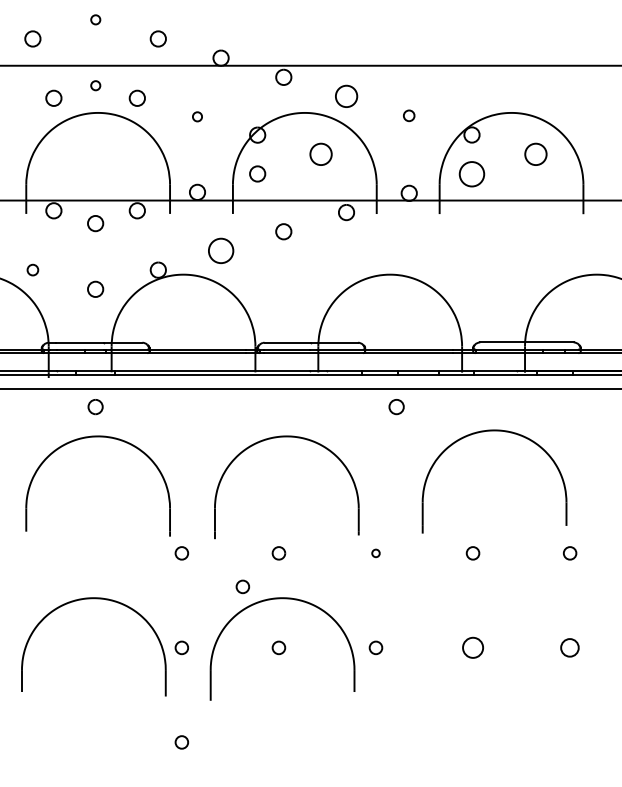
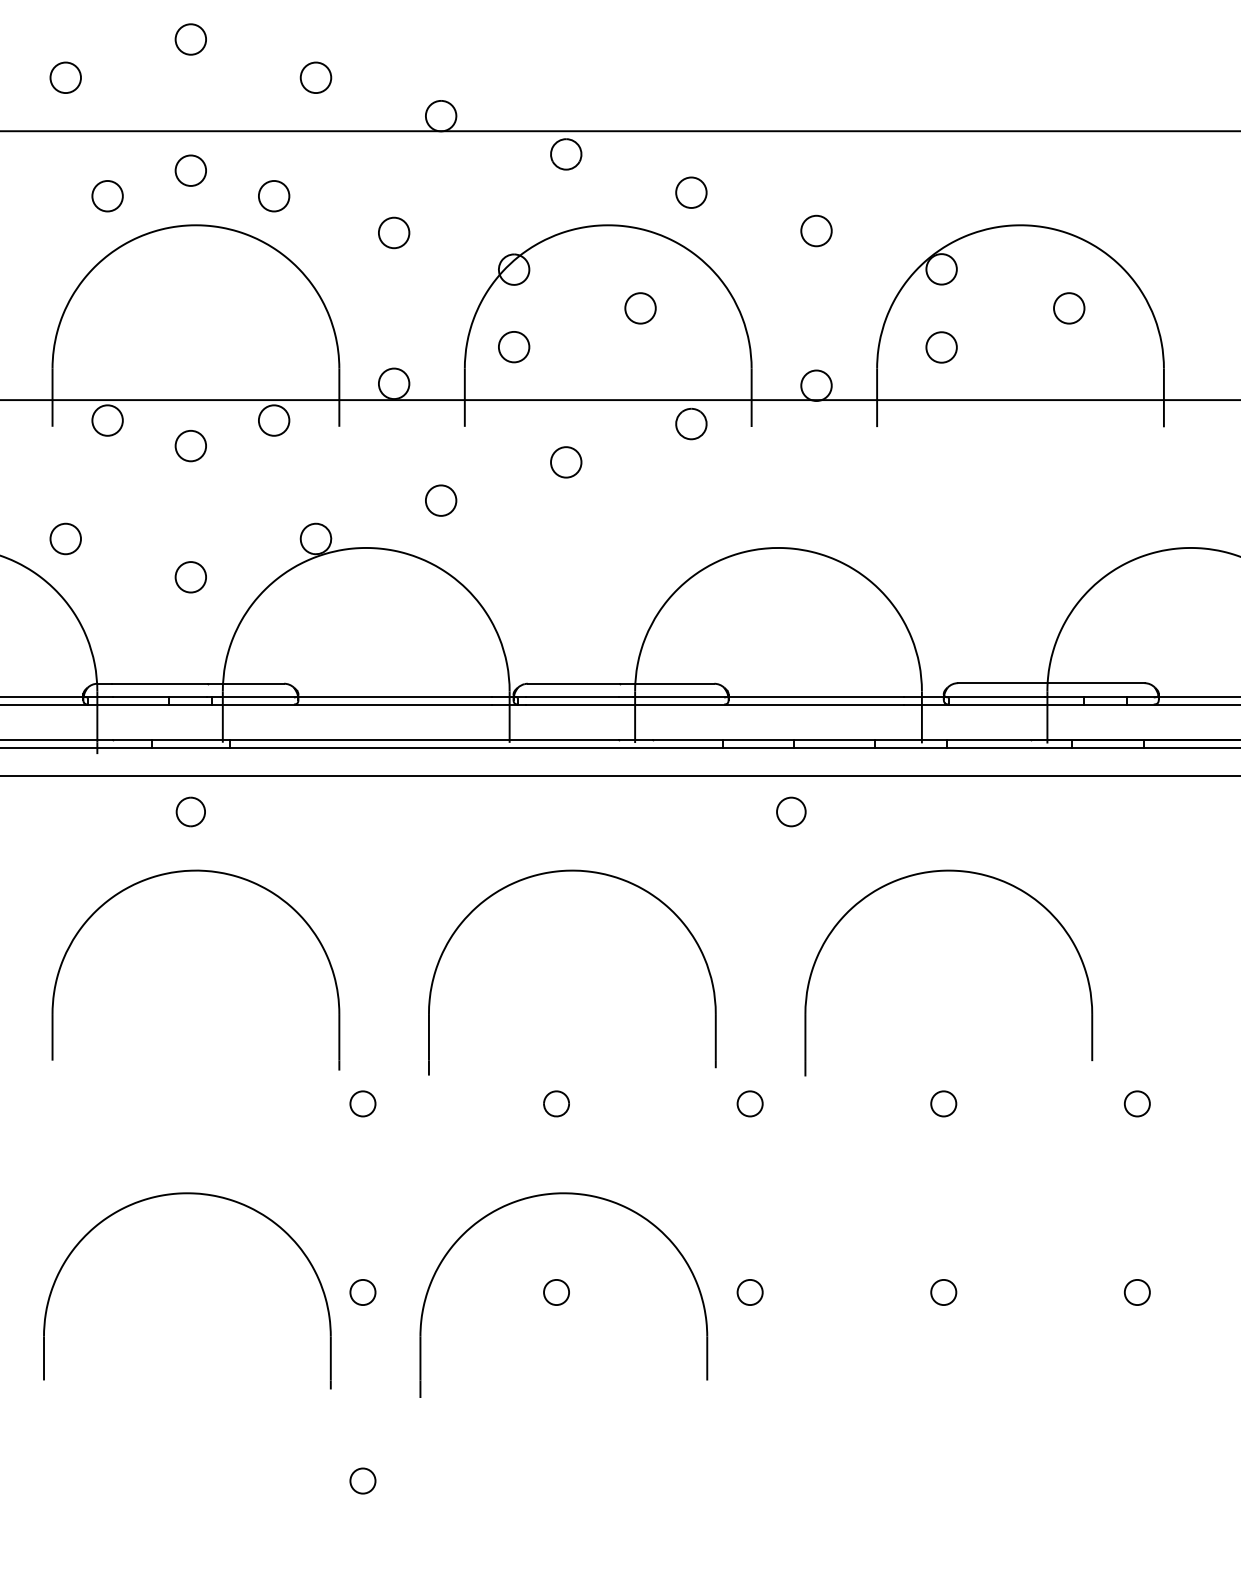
circle: (95, 19) -> (190, 38), size x1.67
circle: (95, 85) -> (190, 170), size x1.67
circle: (346, 96) -> (691, 192), size x0.71
circle: (408, 115) -> (814, 230), size x1.43
circle: (197, 116) -> (394, 232), size x1.67
circle: (320, 154) -> (639, 308), size x0.71
circle: (535, 154) -> (1068, 308), size x0.71
circle: (471, 173) -> (940, 346), size x0.62
circle: (220, 250) -> (439, 499), size x0.62
circle: (32, 269) -> (64, 537), size x1.43
part: (494, 431) -> (948, 872), moved
circle: (375, 553) -> (749, 1104), size x1.67
circle: (242, 586) -> (483, 1169), removed
circle: (472, 647) -> (942, 1291), size x0.62
circle: (570, 647) -> (1138, 1291), size x0.71

